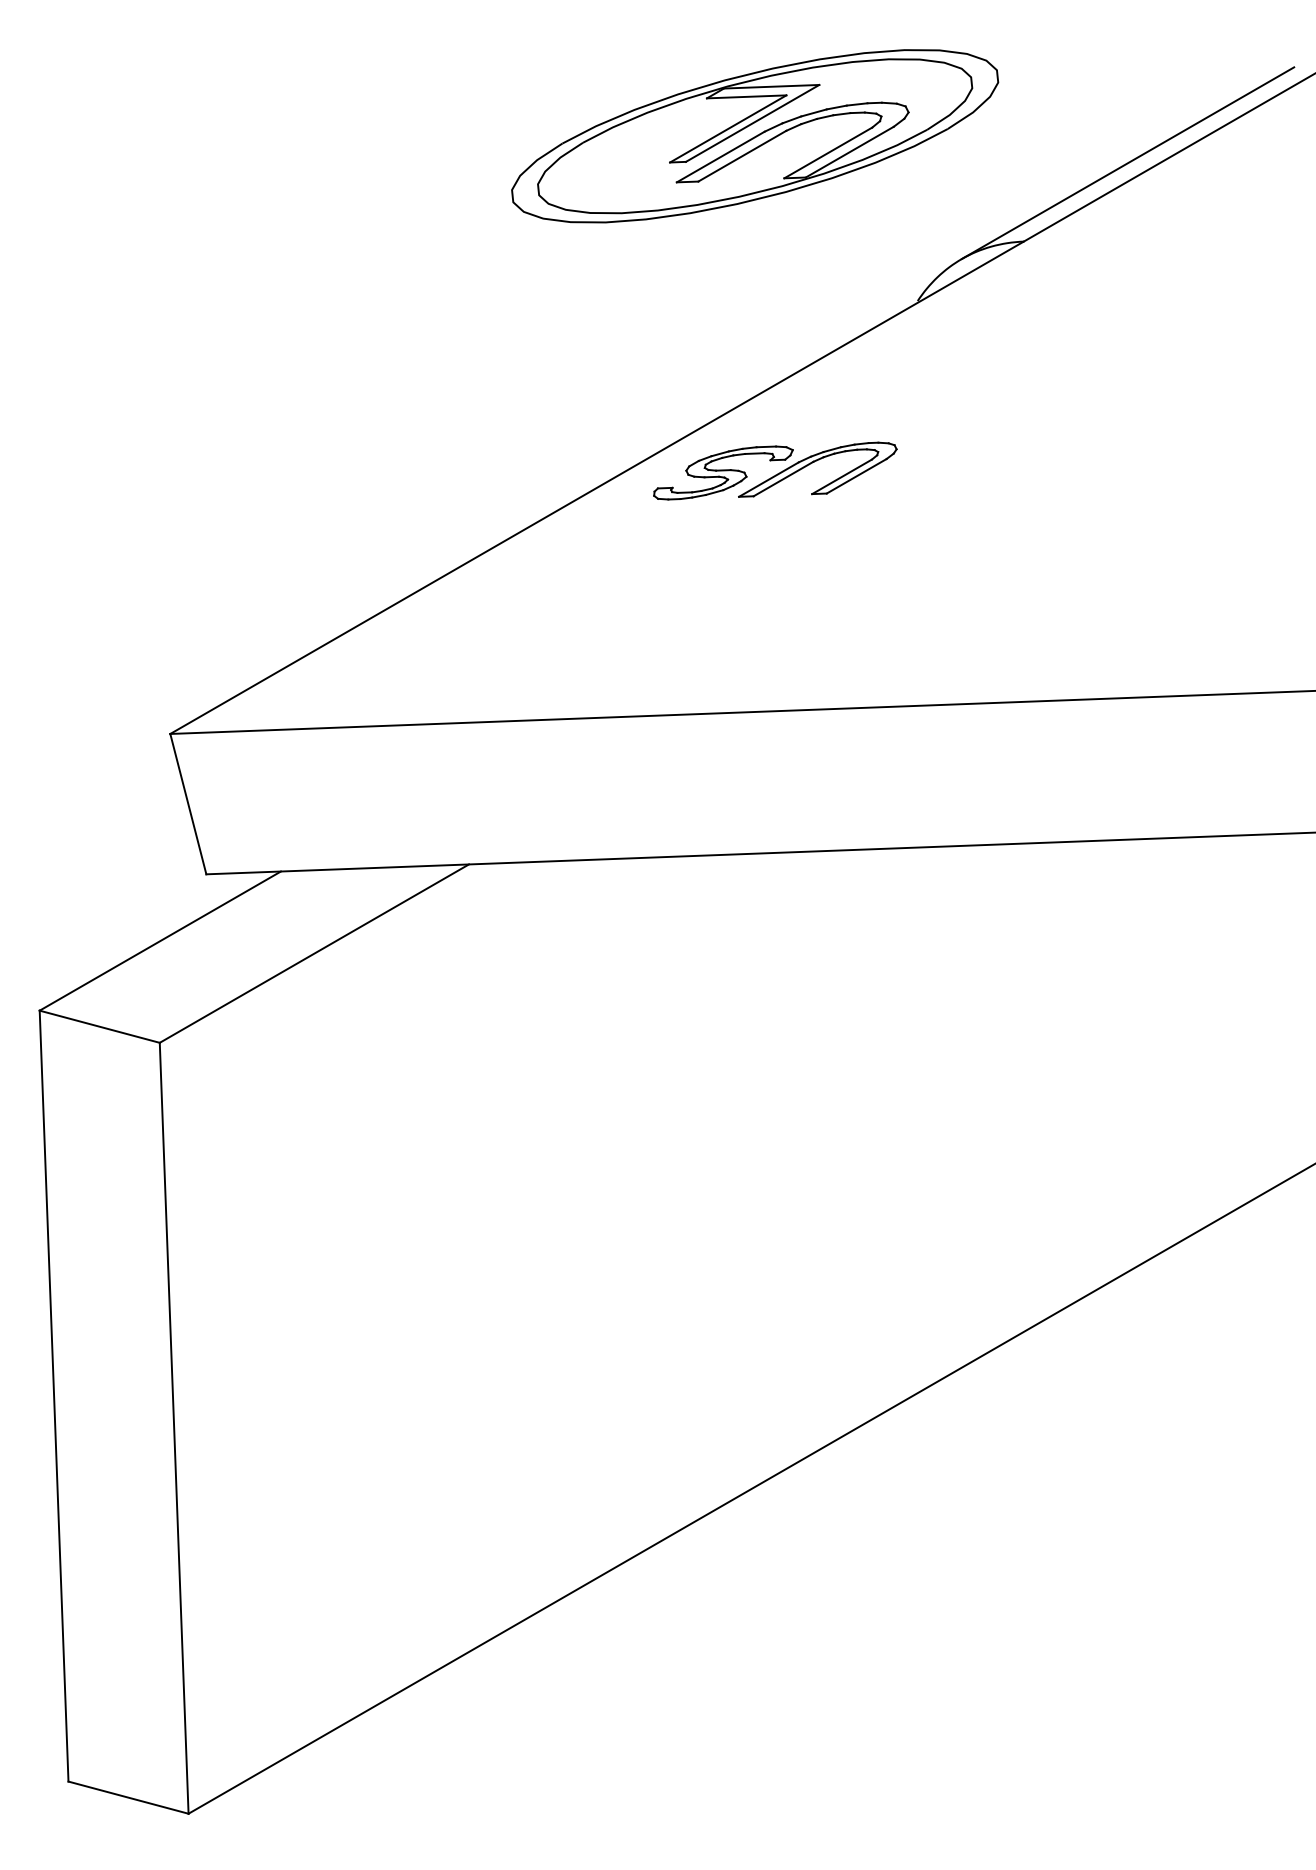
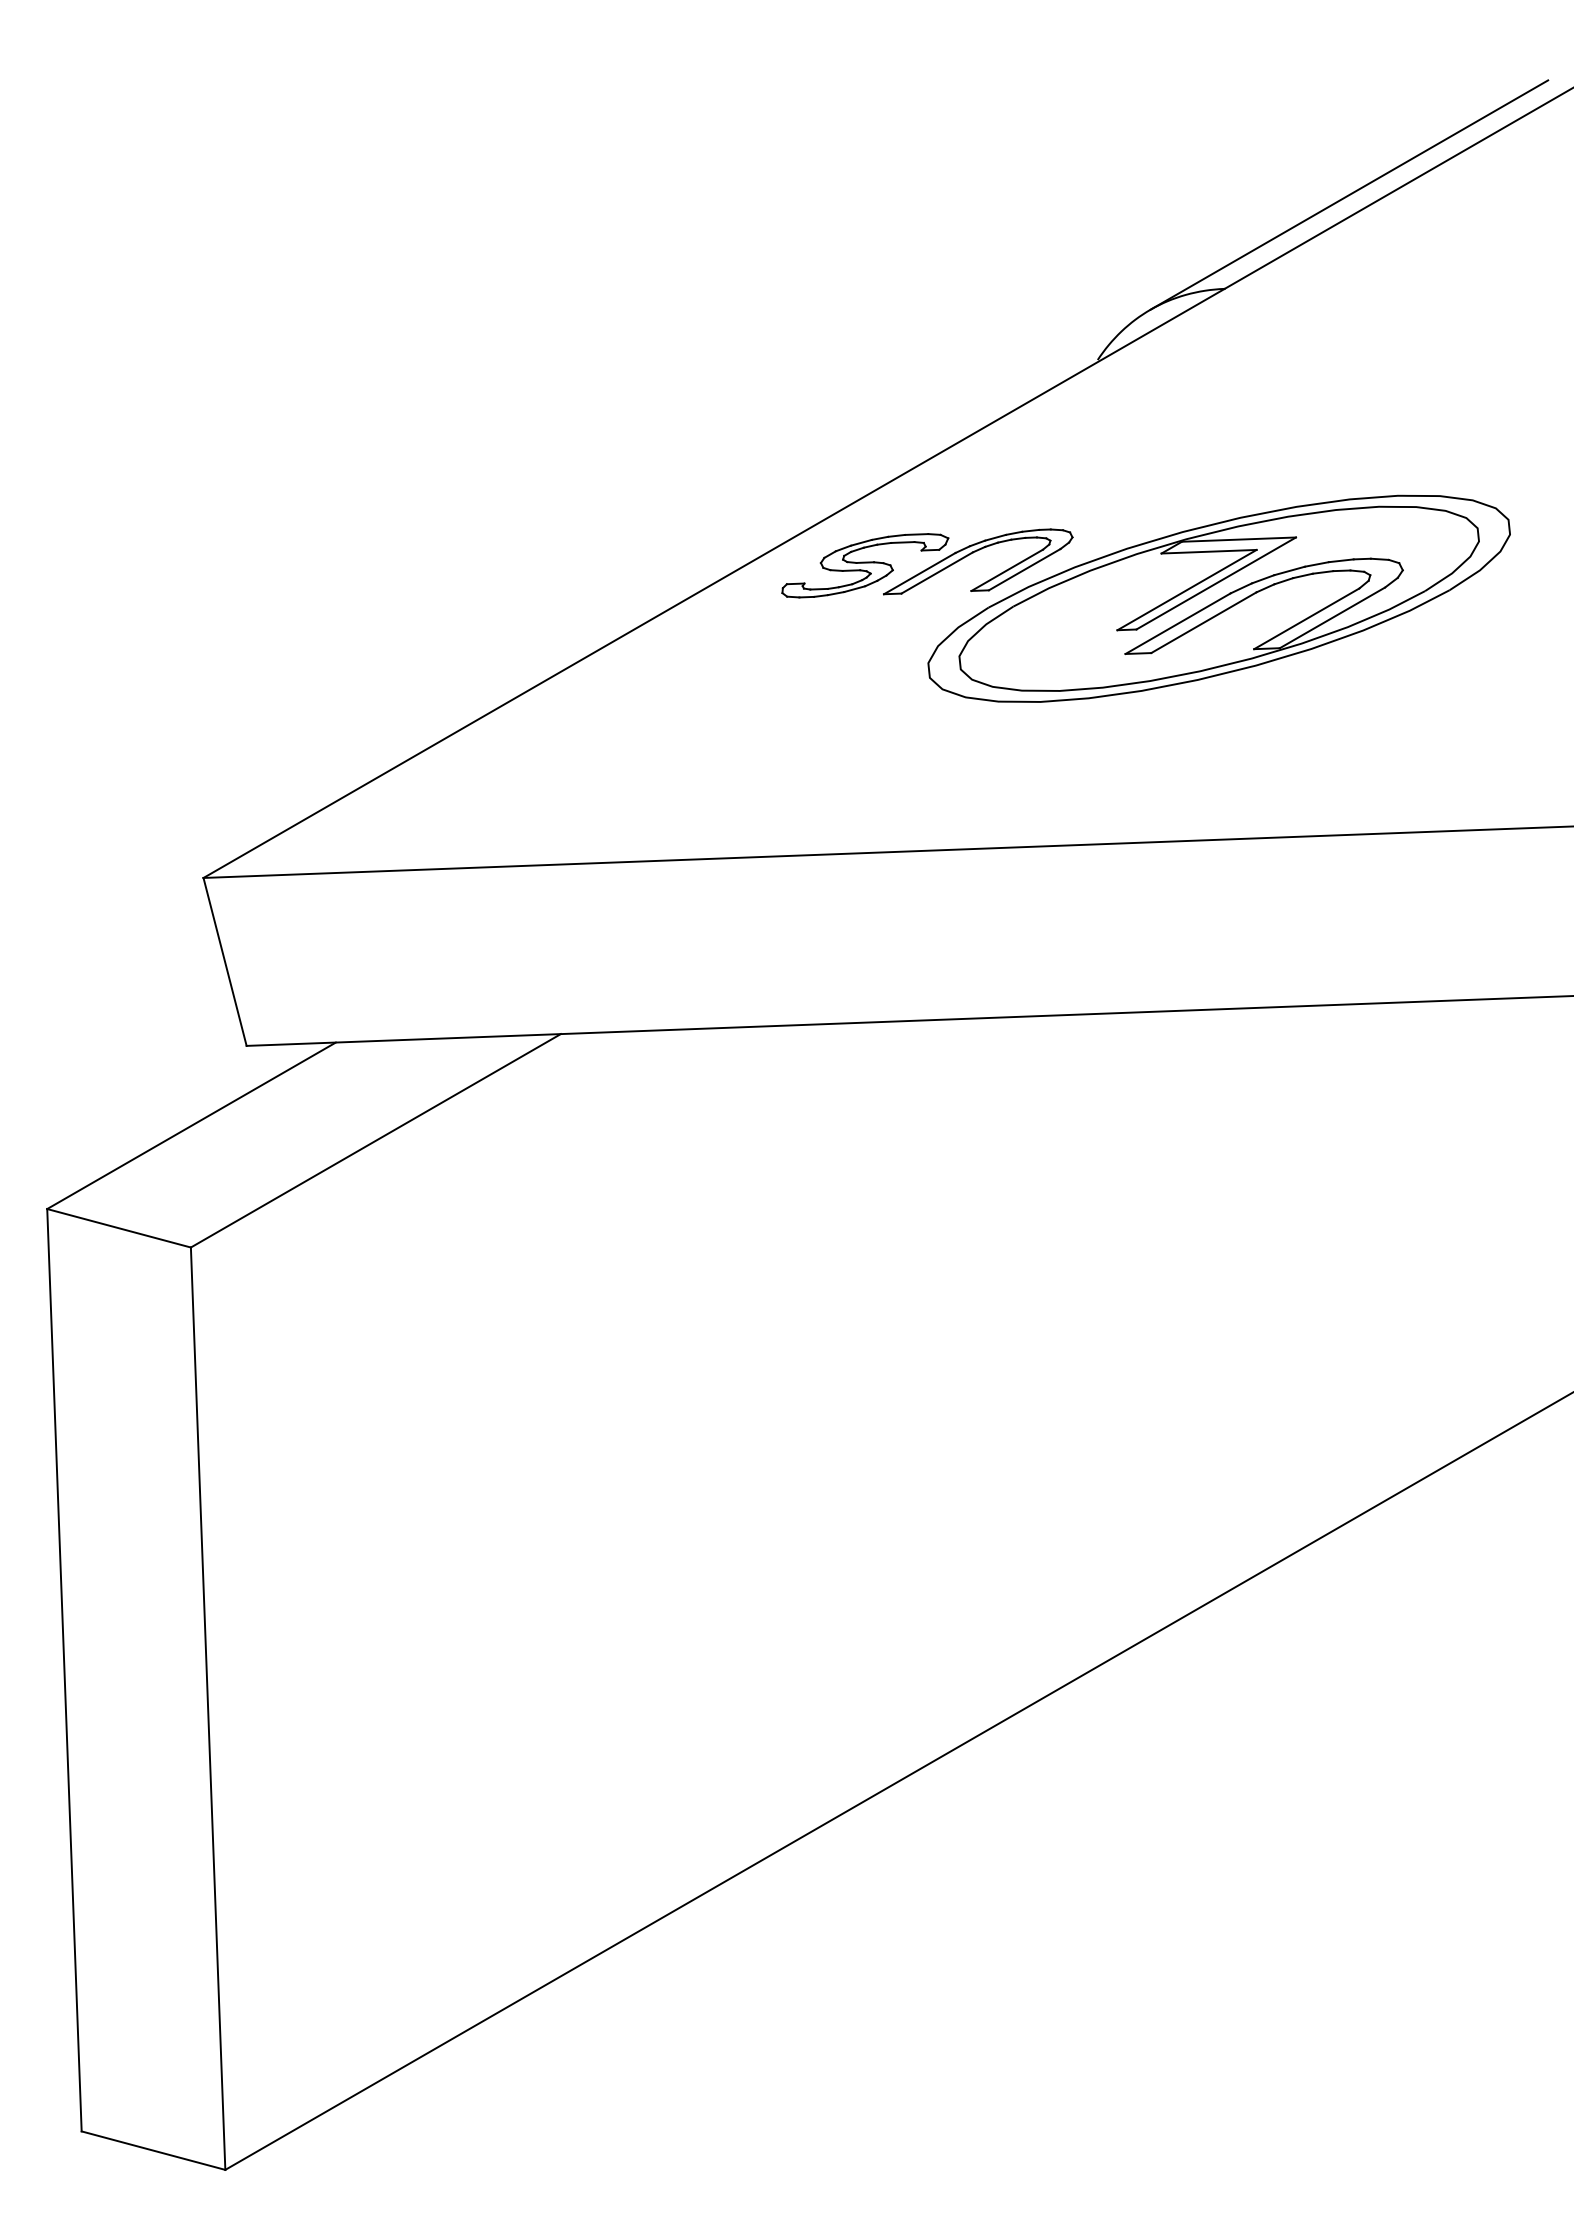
part: (754, 135) -> (1218, 598), moved

